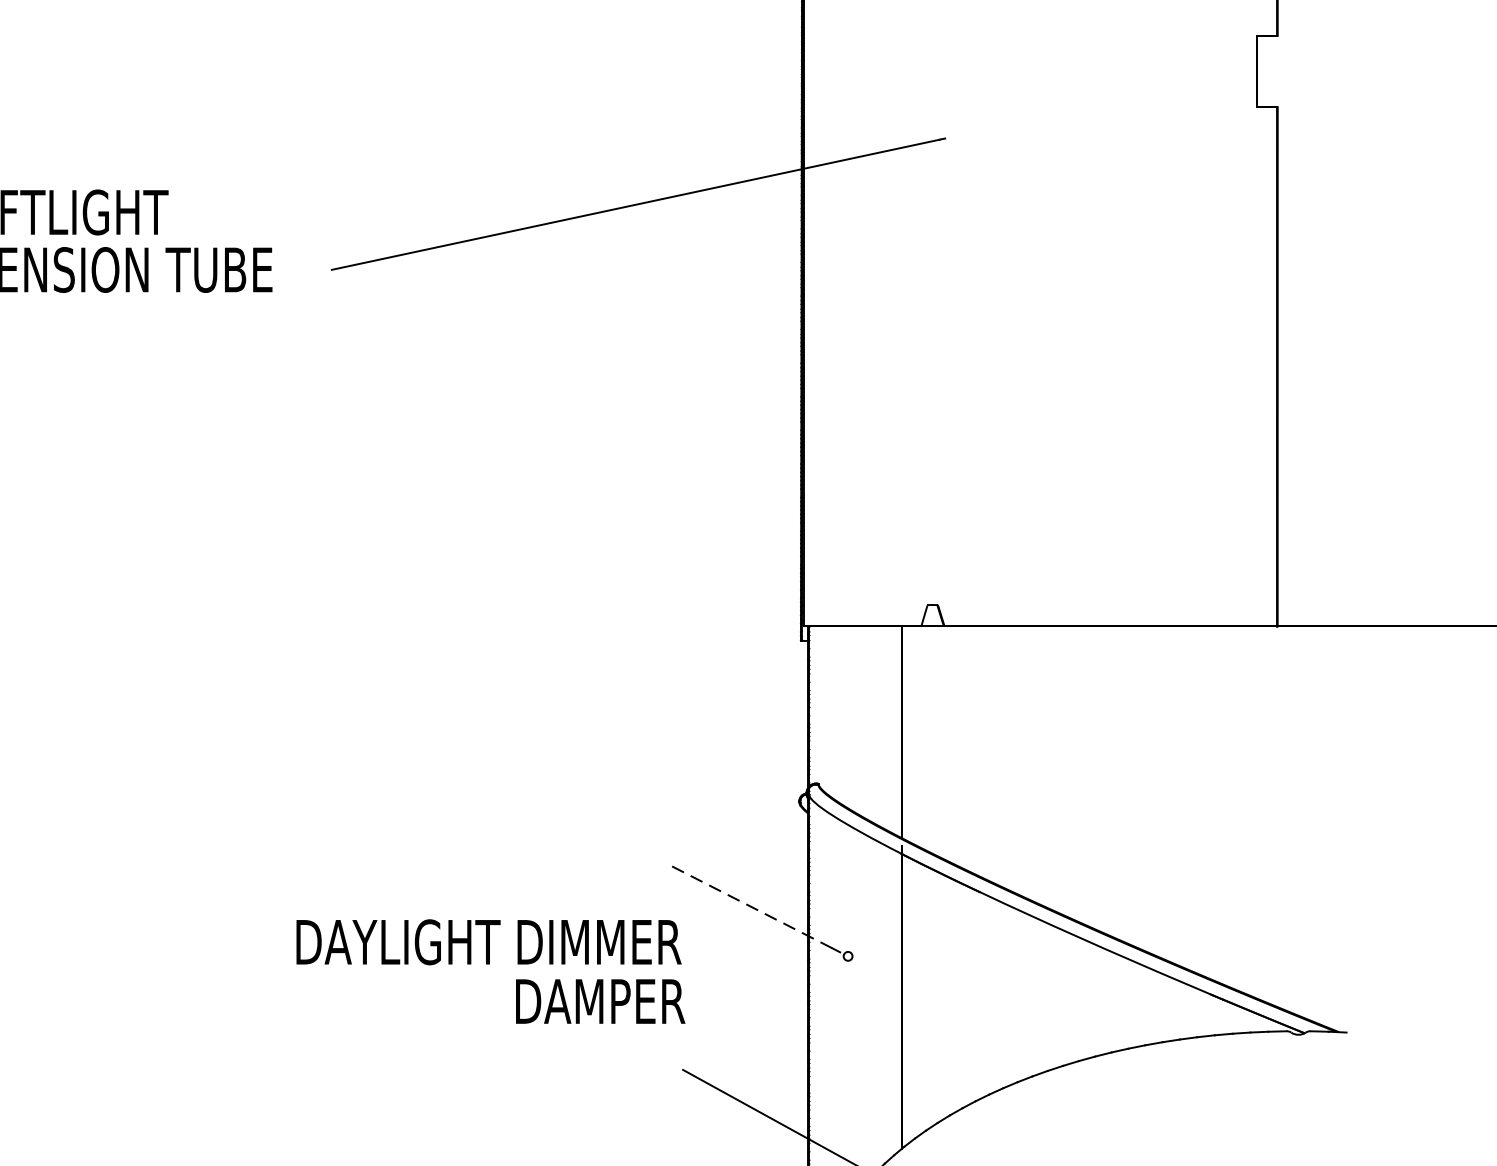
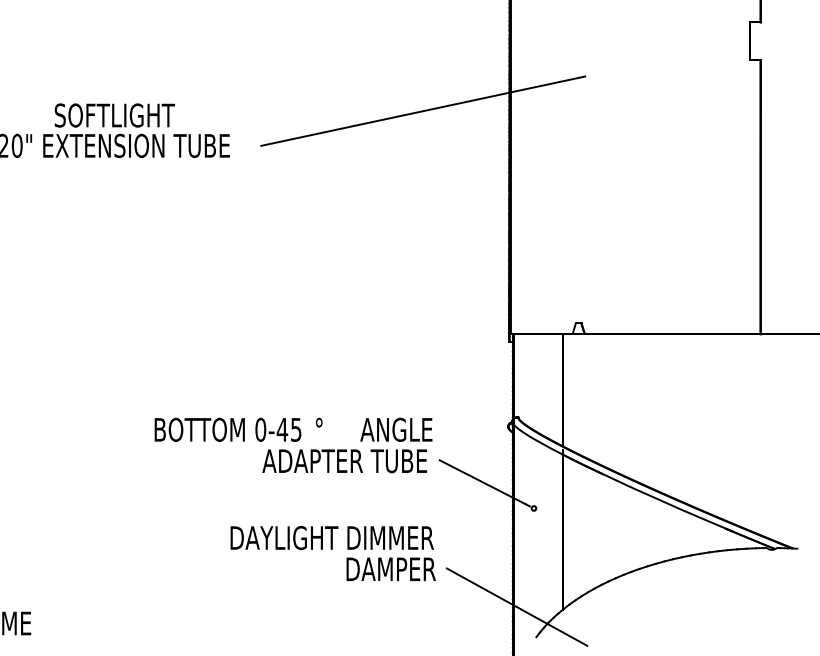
part: (392, 837) -> (293, 445), added
line: (750, 907) -> (482, 482), dashed -> solid
part: (489, 971) -> (332, 553), moved

